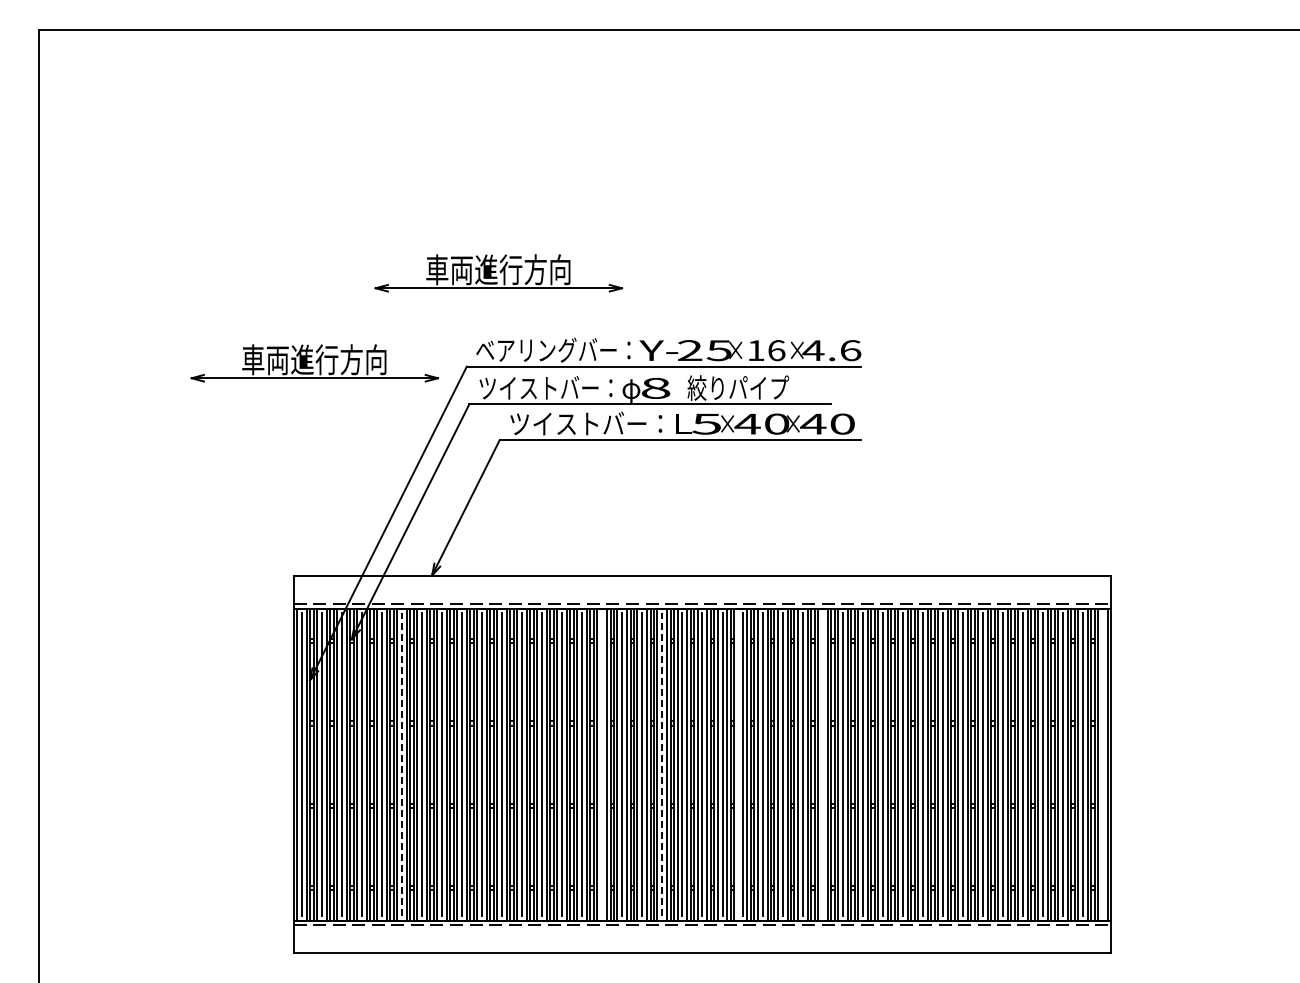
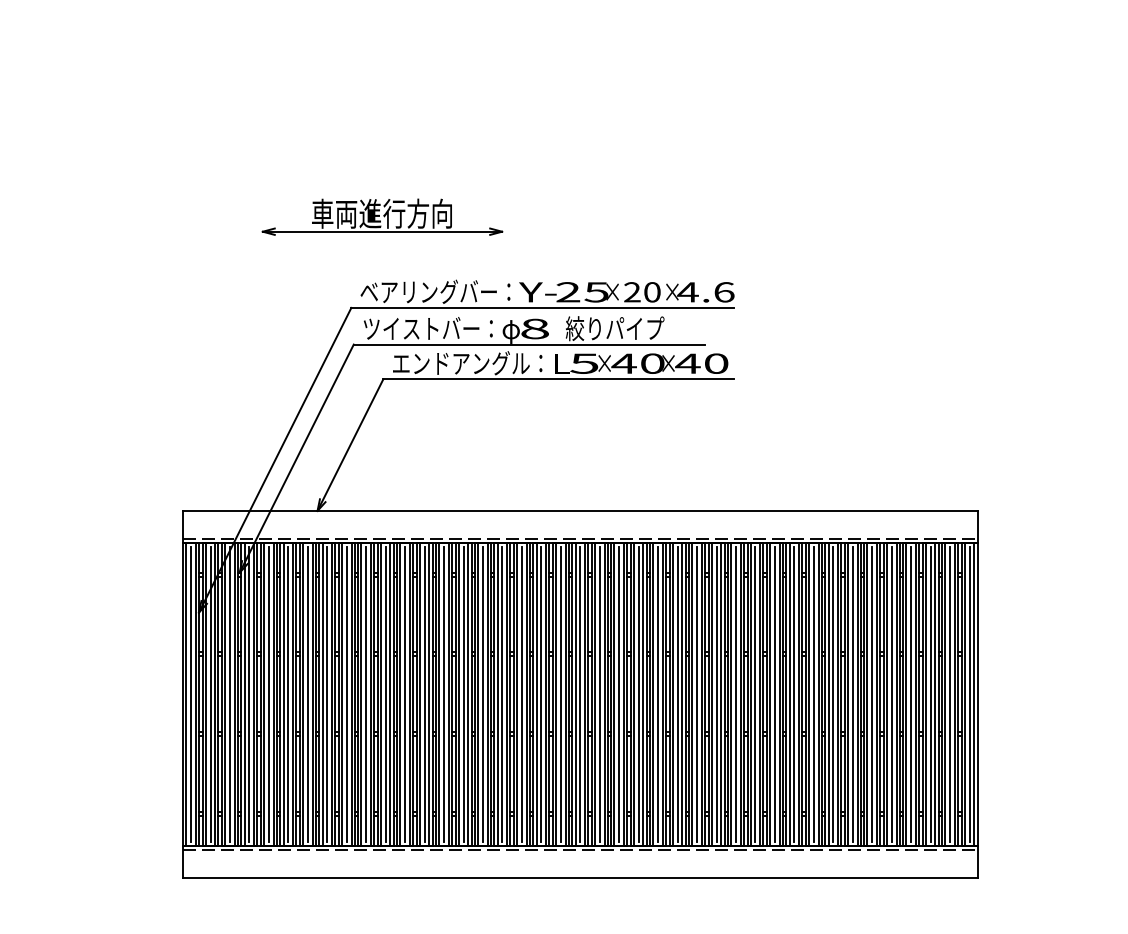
text: (766, 350) -> (642, 292), 16 -> 20
part: (314, 363) -> (203, 304), removed
text: (586, 423) -> (467, 363), ツイストバー： -> エンドアングル：
line: (401, 764) -> (287, 694), dashed -> solid
line: (602, 764) -> (483, 694), added
line: (662, 764) -> (541, 694), dashed -> solid
line: (737, 764) -> (614, 694), added
line: (822, 764) -> (696, 694), added
line: (1103, 764) -> (969, 694), added

